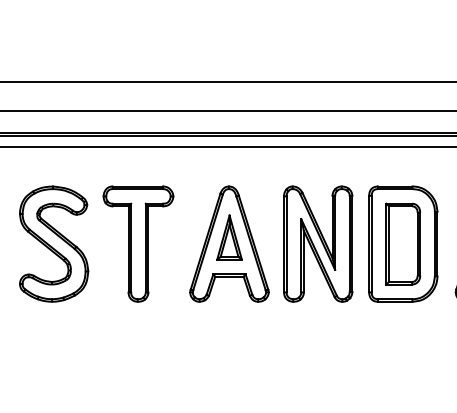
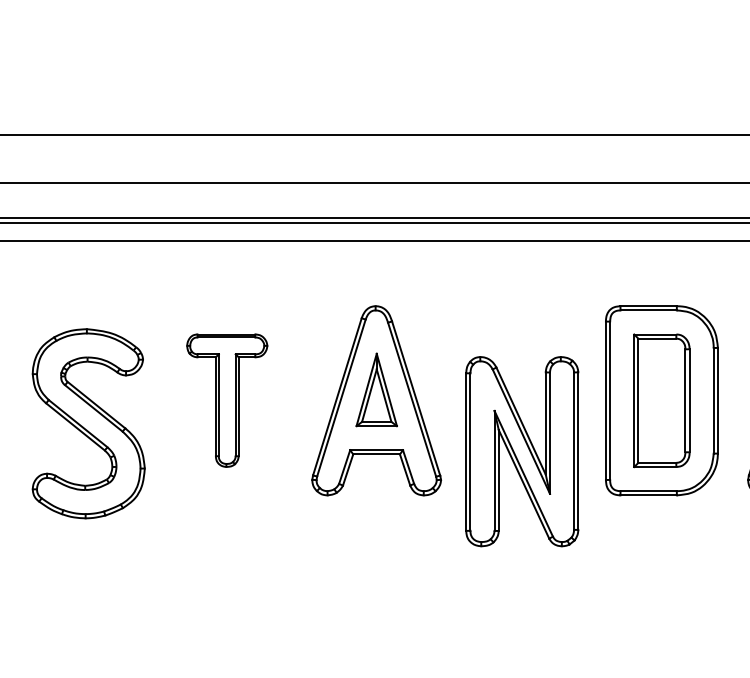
part: (54, 243) -> (89, 422), moved
part: (138, 243) -> (227, 399), size x0.7
part: (318, 243) -> (522, 450), moved

